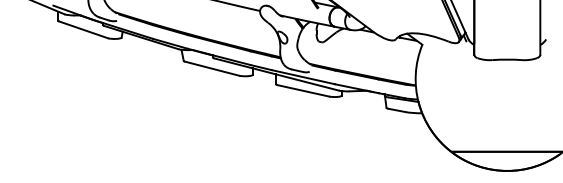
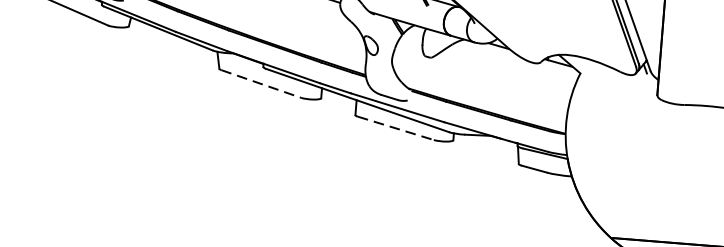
line: (212, 68) -> (261, 83), solid -> dashed
line: (303, 90) -> (396, 127), solid -> dashed

